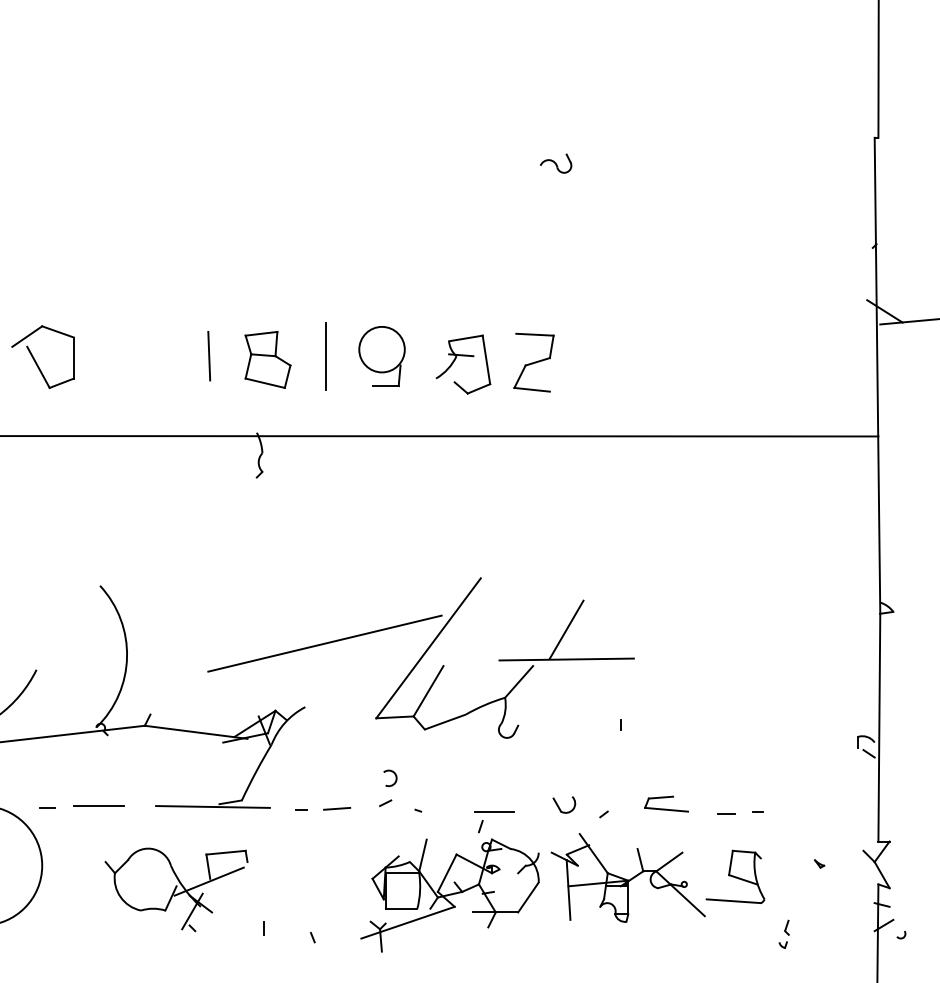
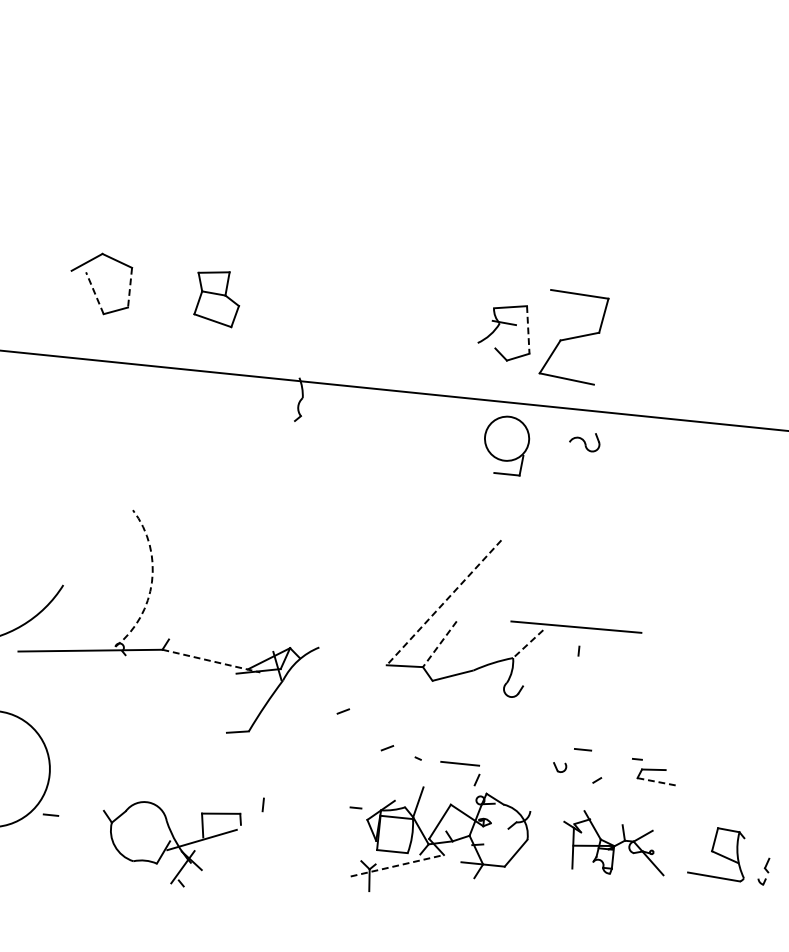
part: (556, 163) -> (585, 441), moved
line: (209, 355) -> (261, 298), removed
line: (325, 355) -> (373, 309), removed
part: (381, 356) -> (505, 445), moved
line: (73, 358) -> (129, 288), solid -> dashed
part: (267, 359) -> (217, 297), moved
line: (486, 359) -> (528, 329), solid -> dashed
part: (533, 362) -> (573, 337), size x1.6
line: (38, 366) -> (95, 292), solid -> dashed
line: (566, 629) -> (579, 598), removed
line: (324, 643) -> (344, 587), removed
line: (428, 648) -> (443, 602), solid -> dashed
arc: (127, 657) -> (152, 582), solid -> dashed
line: (518, 682) -> (527, 644), solid -> dashed
line: (428, 691) -> (439, 644), solid -> dashed
line: (620, 724) -> (578, 650), moved
line: (196, 732) -> (211, 661), solid -> dashed
line: (336, 770) -> (343, 711), added
arc: (395, 778) -> (399, 725), removed
part: (564, 804) -> (560, 766), size x0.6
line: (98, 806) -> (109, 723), removed
line: (212, 806) -> (219, 734), removed
line: (47, 807) -> (50, 814), moved
line: (337, 808) -> (340, 748), removed
line: (301, 809) -> (355, 807), moved
line: (666, 809) -> (658, 781), solid -> dashed
line: (494, 811) -> (459, 763), moved
line: (757, 811) -> (636, 759), moved
line: (726, 813) -> (583, 749), moved
part: (627, 877) -> (613, 843), size x0.7
part: (176, 889) -> (169, 844), moved
line: (408, 922) -> (397, 865), solid -> dashed
line: (263, 928) -> (262, 805), moved
part: (783, 933) -> (763, 870), moved
line: (312, 937) -> (303, 870), removed

